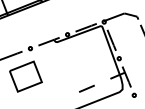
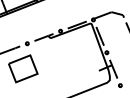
line: (86, 88) -> (77, 79), removed

